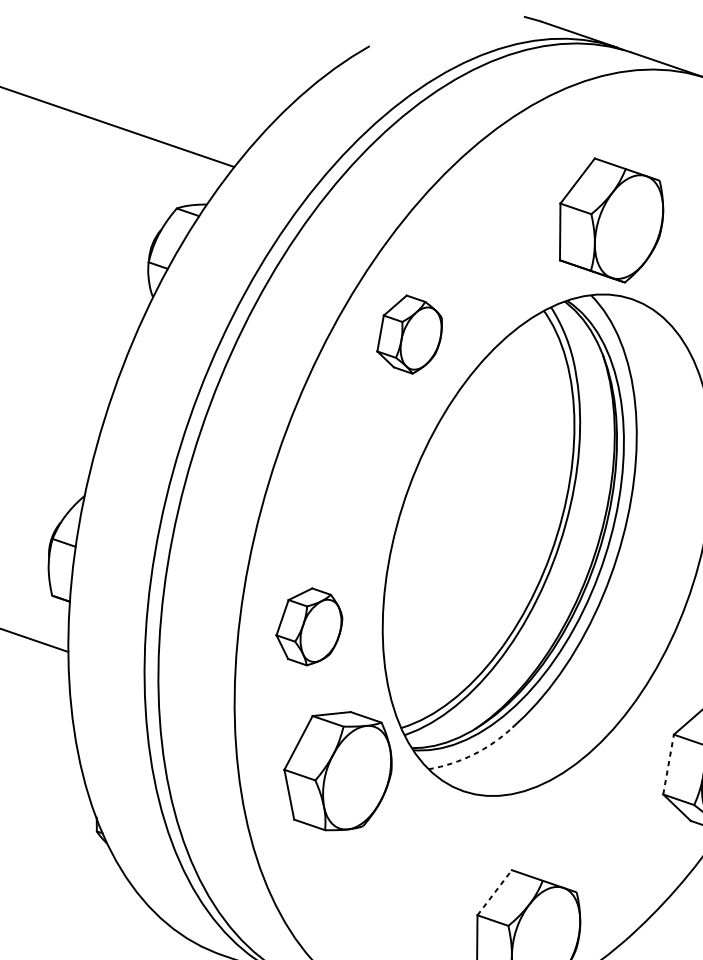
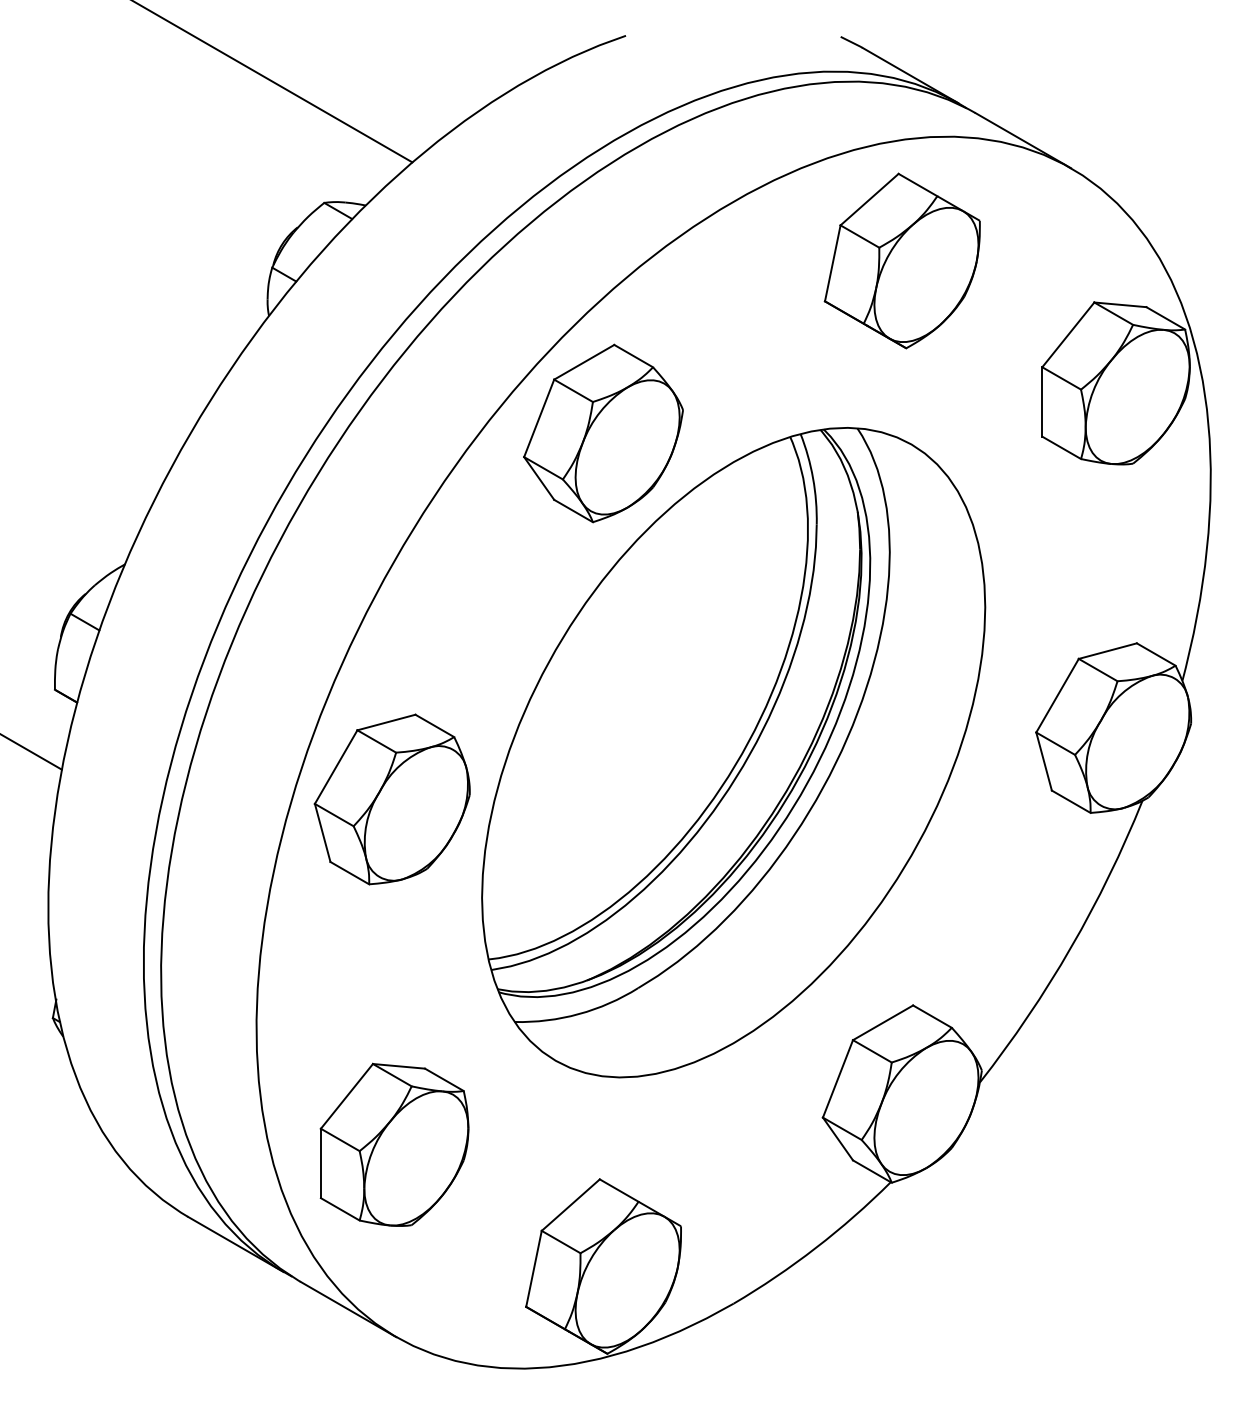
part: (609, 220) -> (901, 260), moved
part: (409, 334) -> (603, 433), size x1.67
part: (308, 627) -> (391, 799), size x1.67
arc: (473, 754) -> (578, 1014), dashed -> solid
line: (668, 764) -> (837, 1078), dashed -> solid
part: (339, 770) -> (394, 1144), moved
line: (494, 893) -> (570, 1205), dashed -> solid

